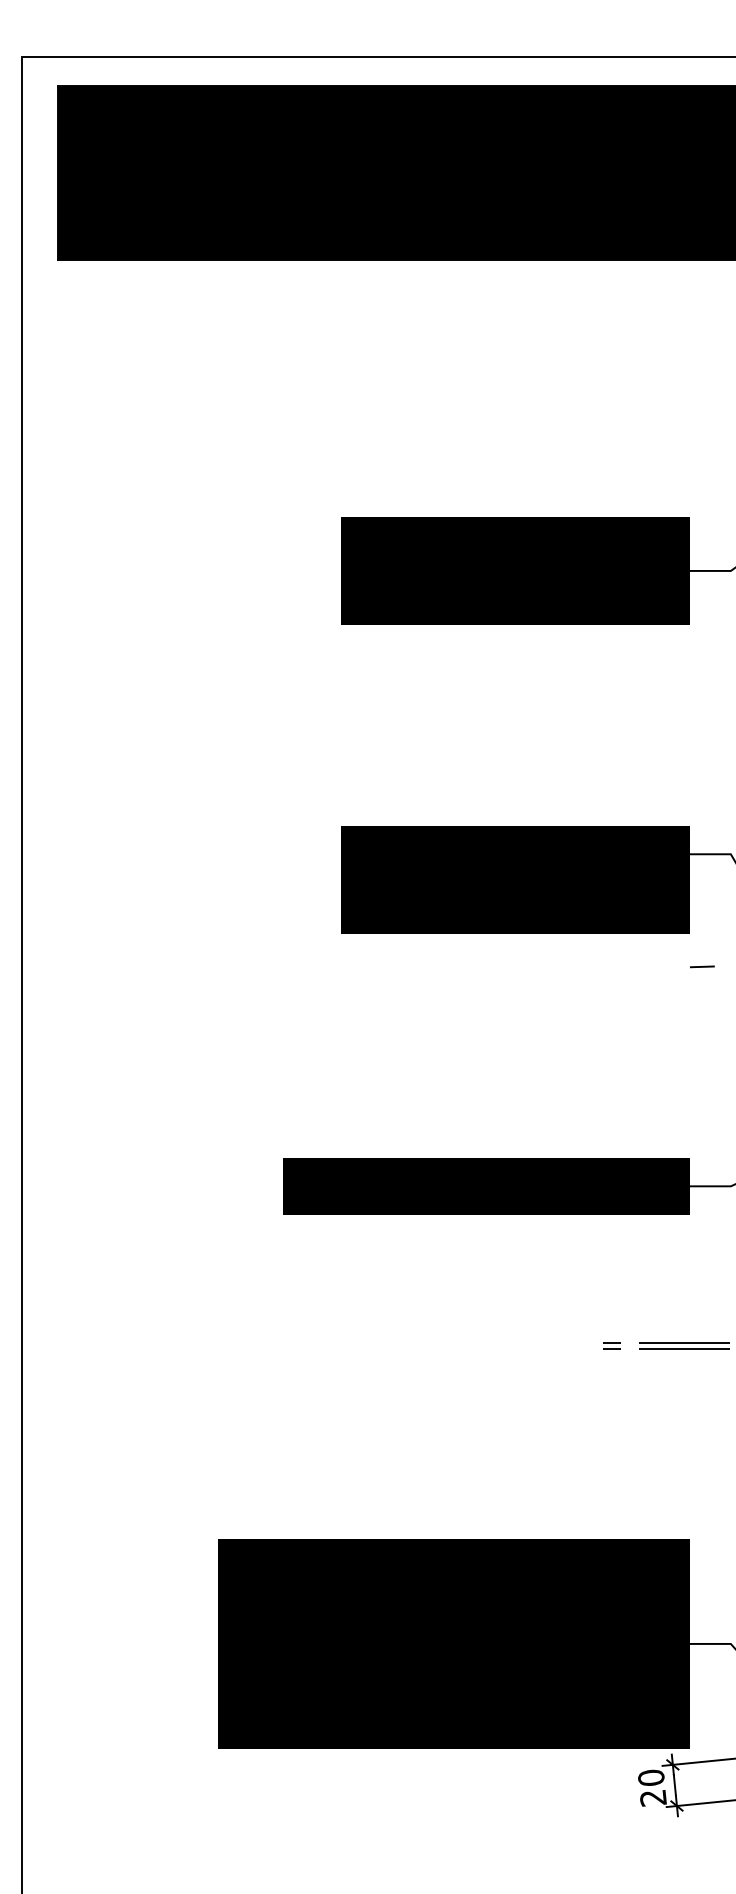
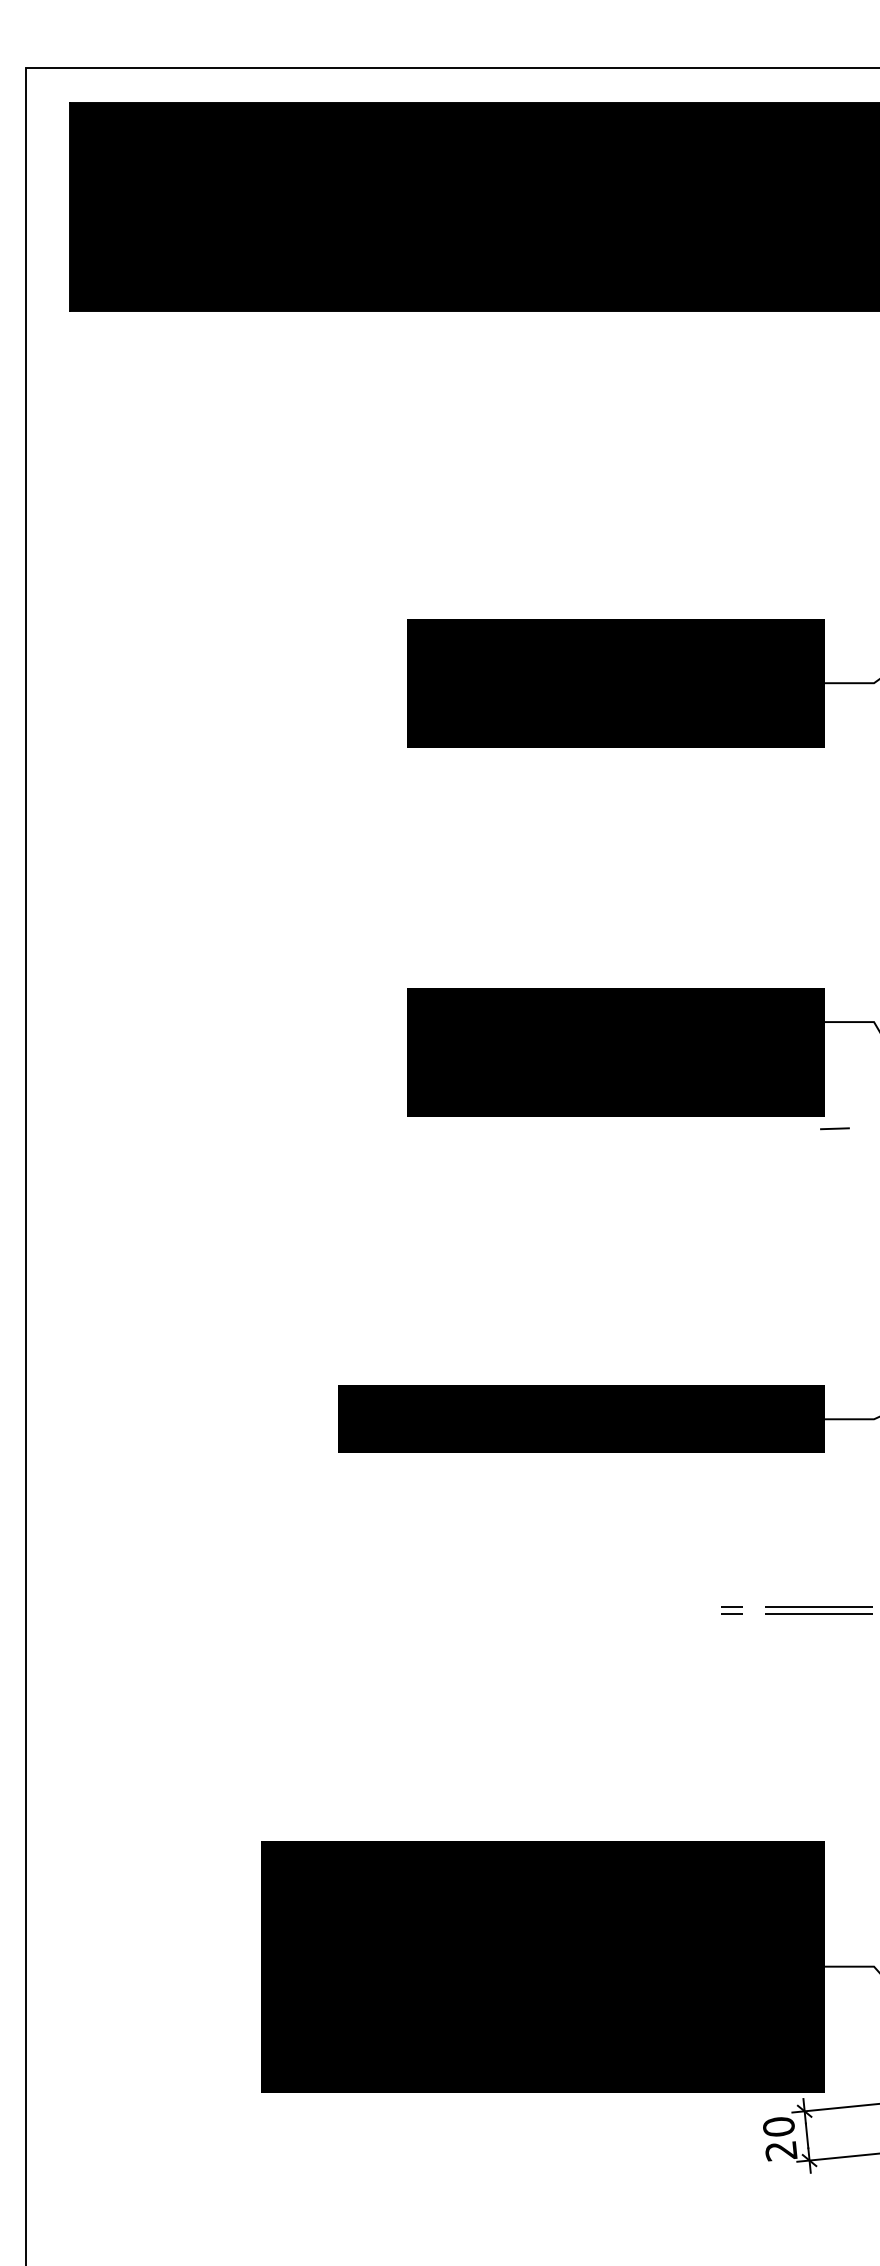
line: (701, 966) -> (834, 1128), moved

